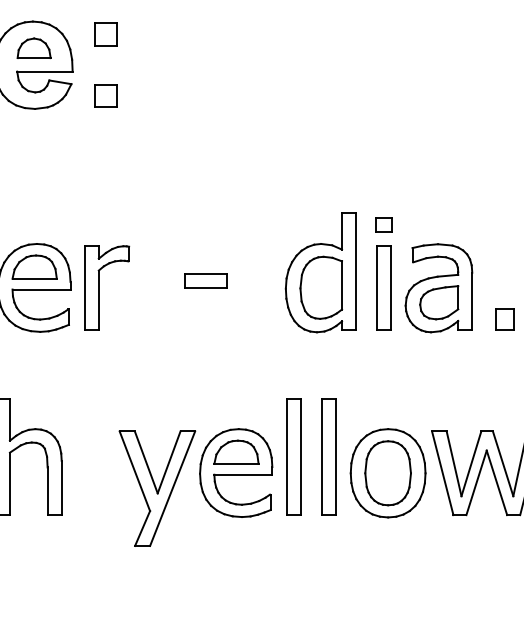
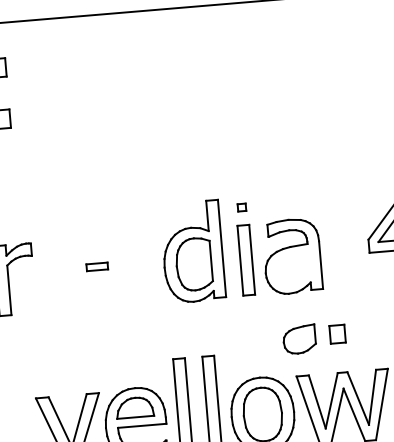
part: (383, 224) -> (241, 207), size x0.6
part: (205, 280) -> (96, 266), size x0.6
part: (439, 302) -> (299, 339), moved
part: (504, 319) -> (337, 334), moved

